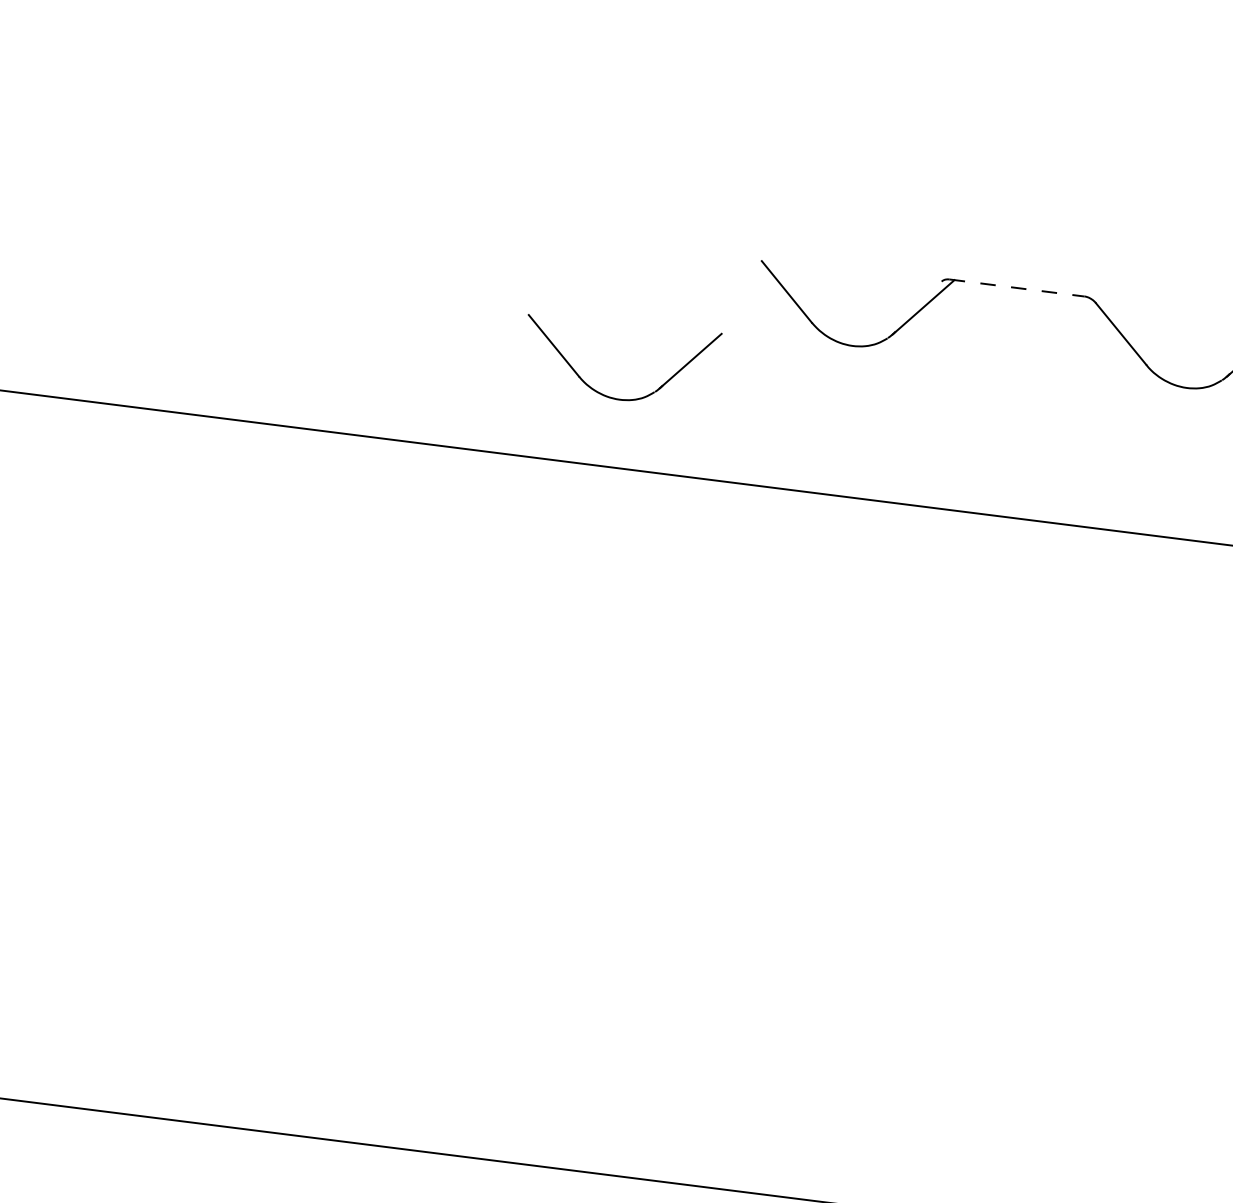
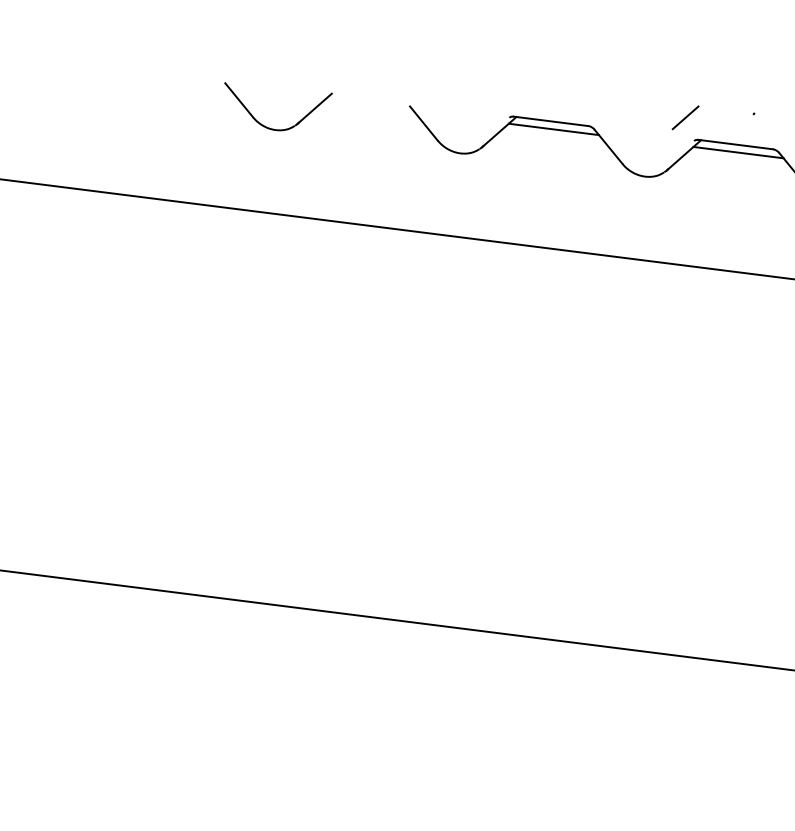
line: (1017, 288) -> (551, 121), dashed -> solid
line: (1021, 302) -> (553, 129), added
part: (616, 396) -> (273, 128), moved

